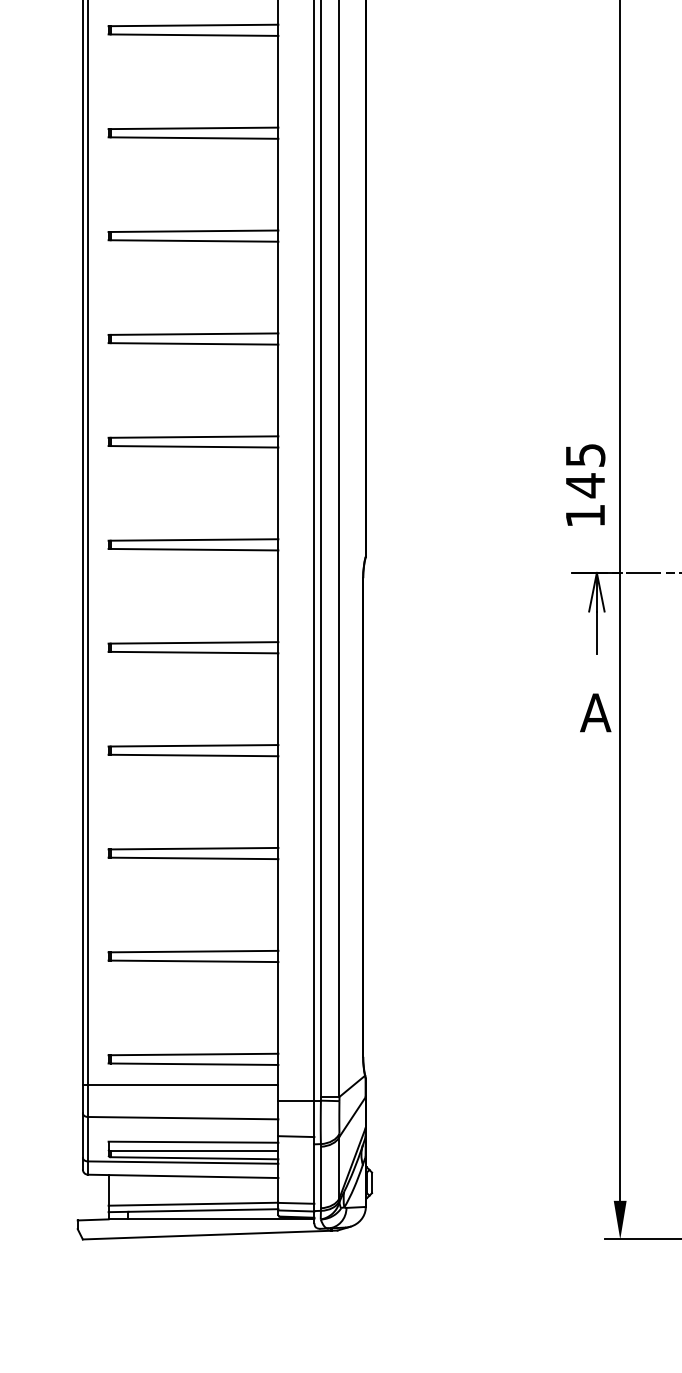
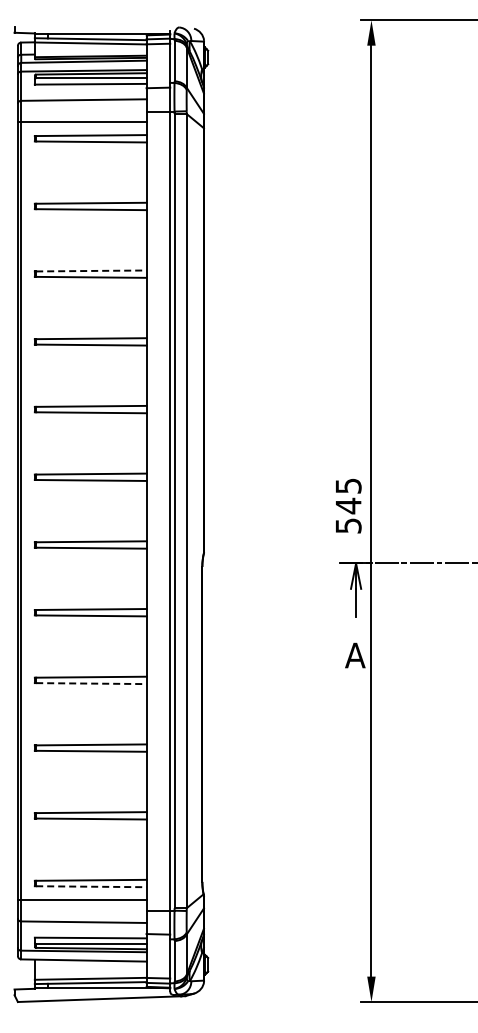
line: (194, 127) -> (91, 270), solid -> dashed
text: (585, 515) -> (348, 525), 145 -> 545
line: (194, 755) -> (91, 683), solid -> dashed
line: (194, 1063) -> (91, 886), solid -> dashed

